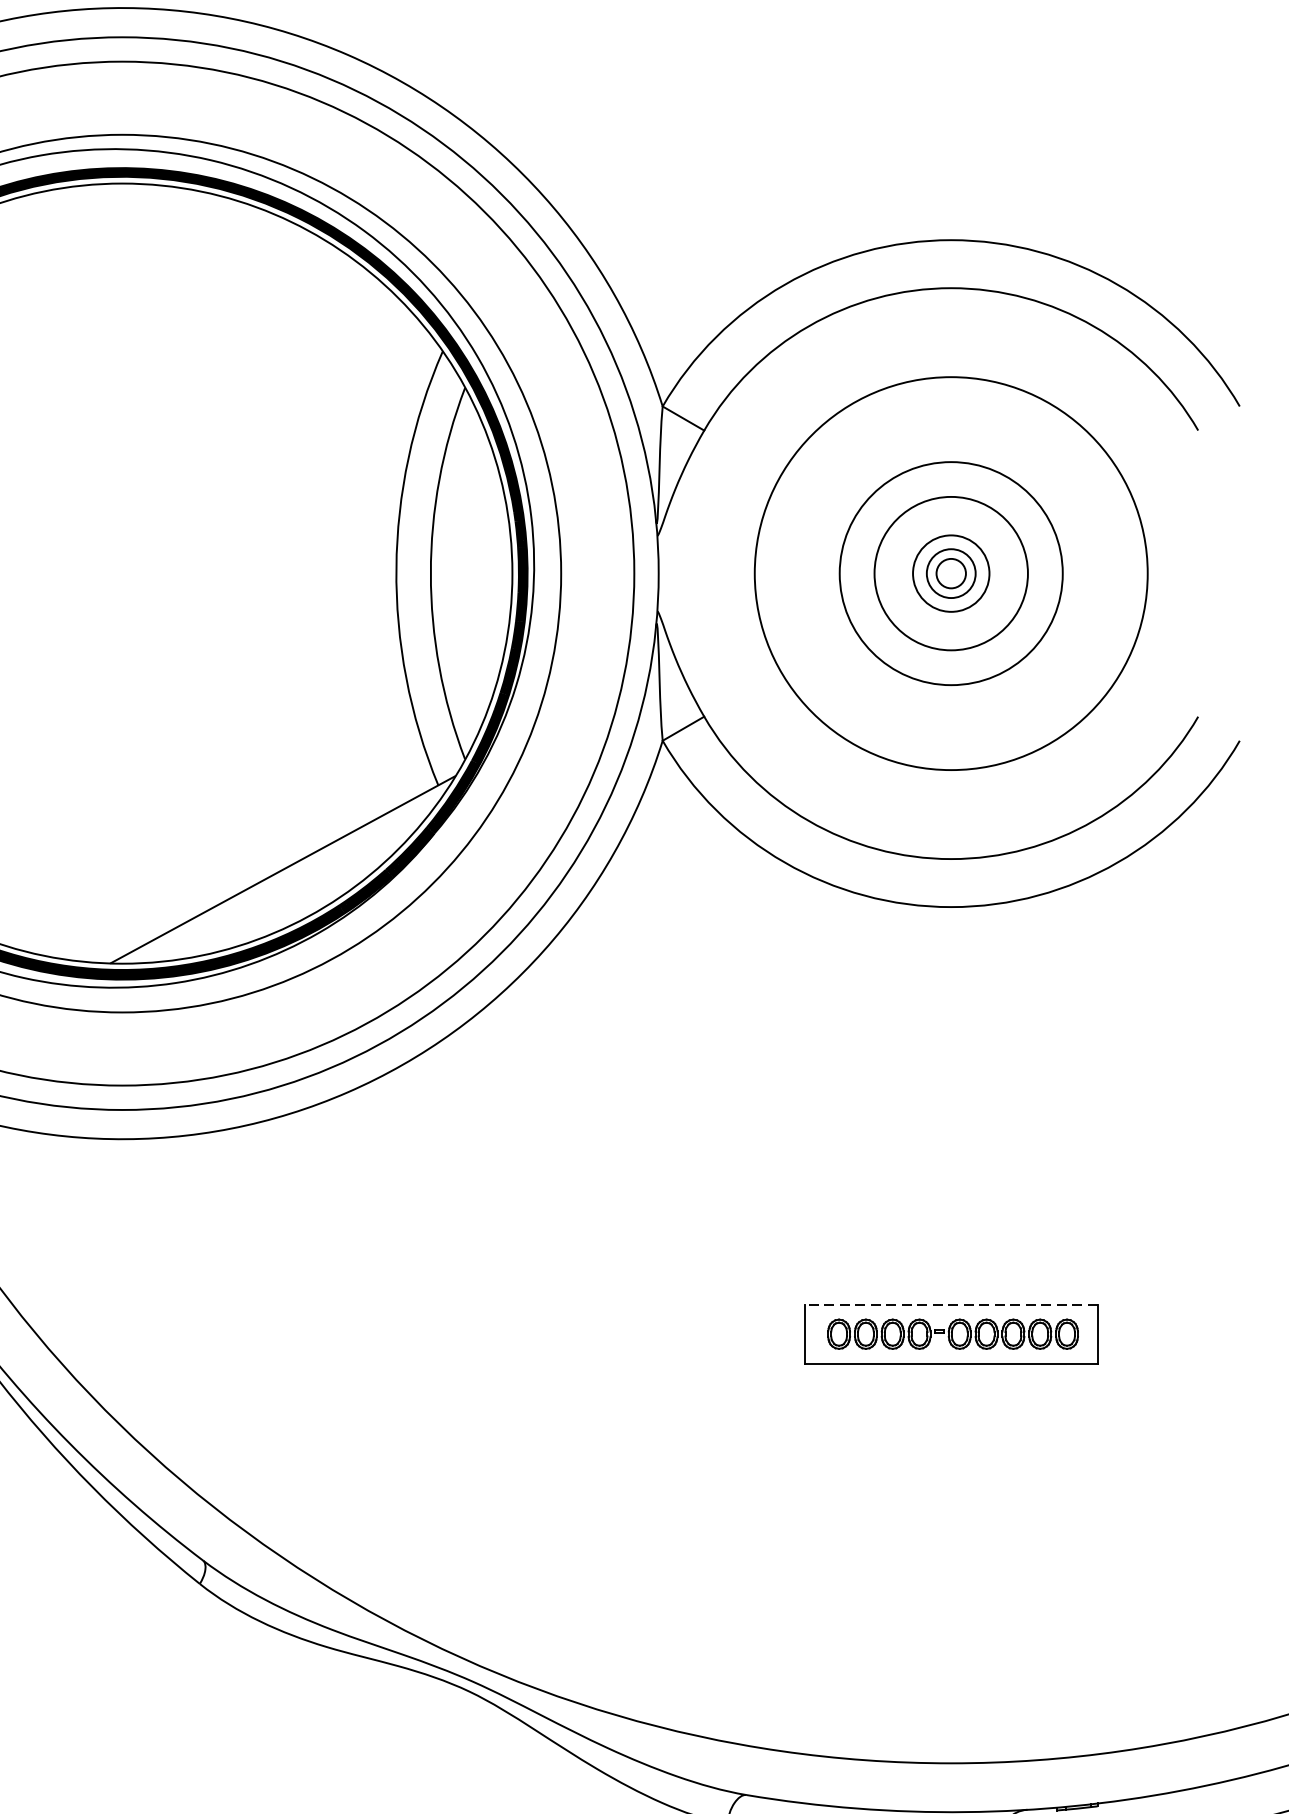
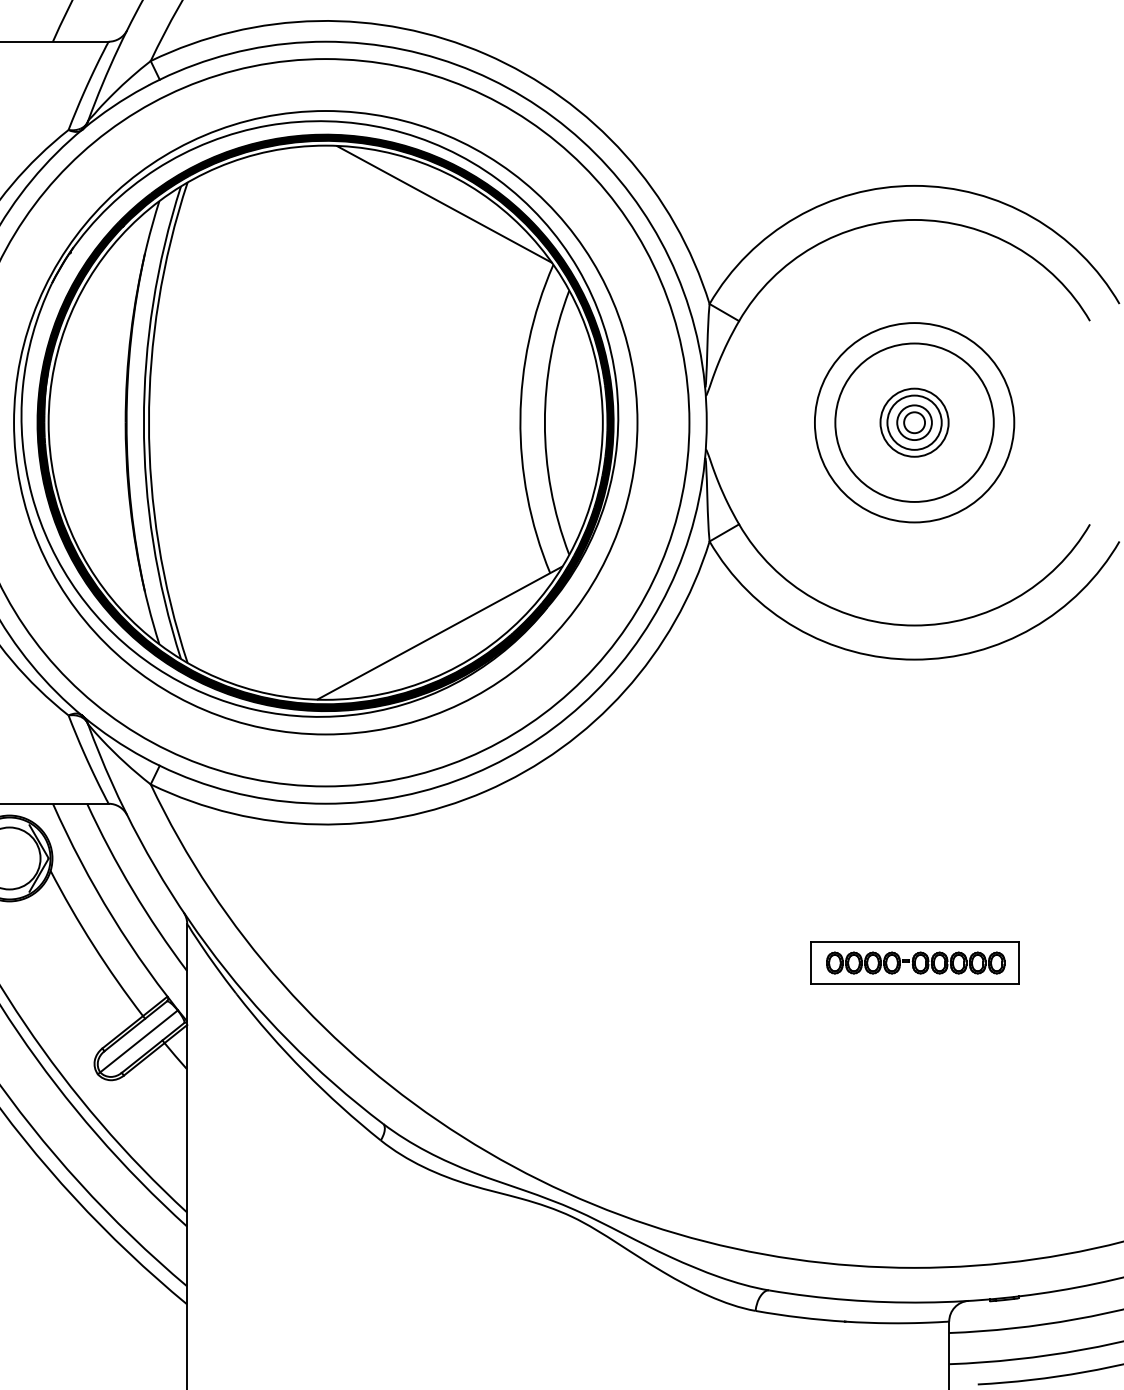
line: (289, 266) -> (444, 204), added
circle: (951, 573) -> (914, 422), size x0.62
circle: (951, 573) -> (914, 422), size x0.71
line: (951, 1305) -> (914, 942), dashed -> solid

